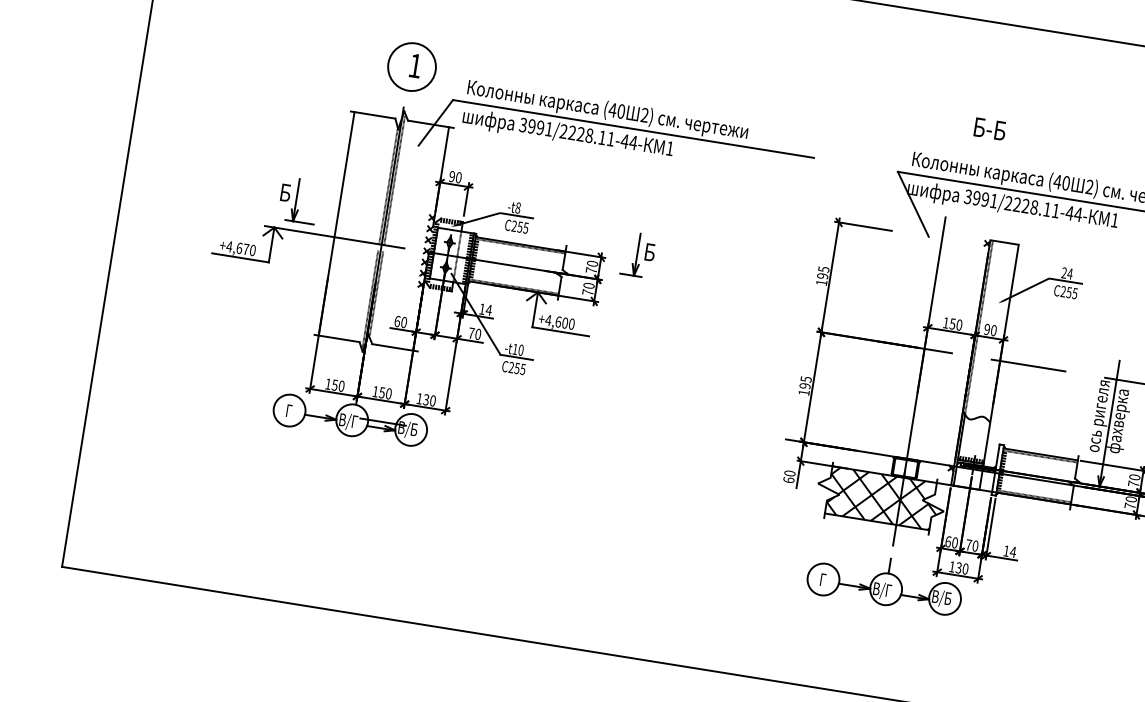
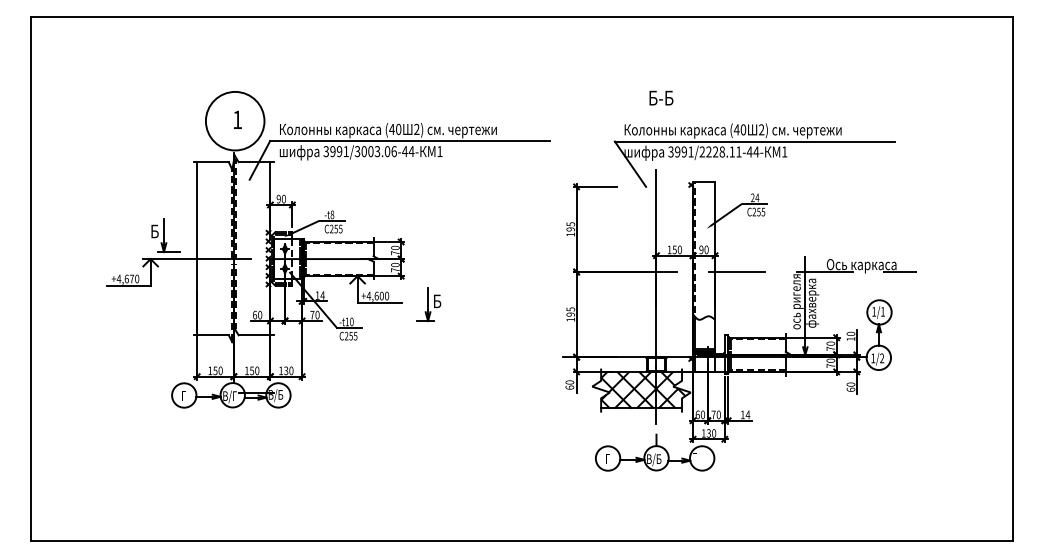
circle: (411, 66) -> (234, 120), size x1.6
text: (990, 128) -> (661, 97), moved
text: (586, 135) -> (375, 151), 3991/2228.11-44- -> 3991/3003.06-44-
part: (637, 254) -> (428, 304), moved
text: (889, 590) -> (659, 458), В/Г -> В/Б
text: (941, 598) -> (699, 458), В/Б -> Г

